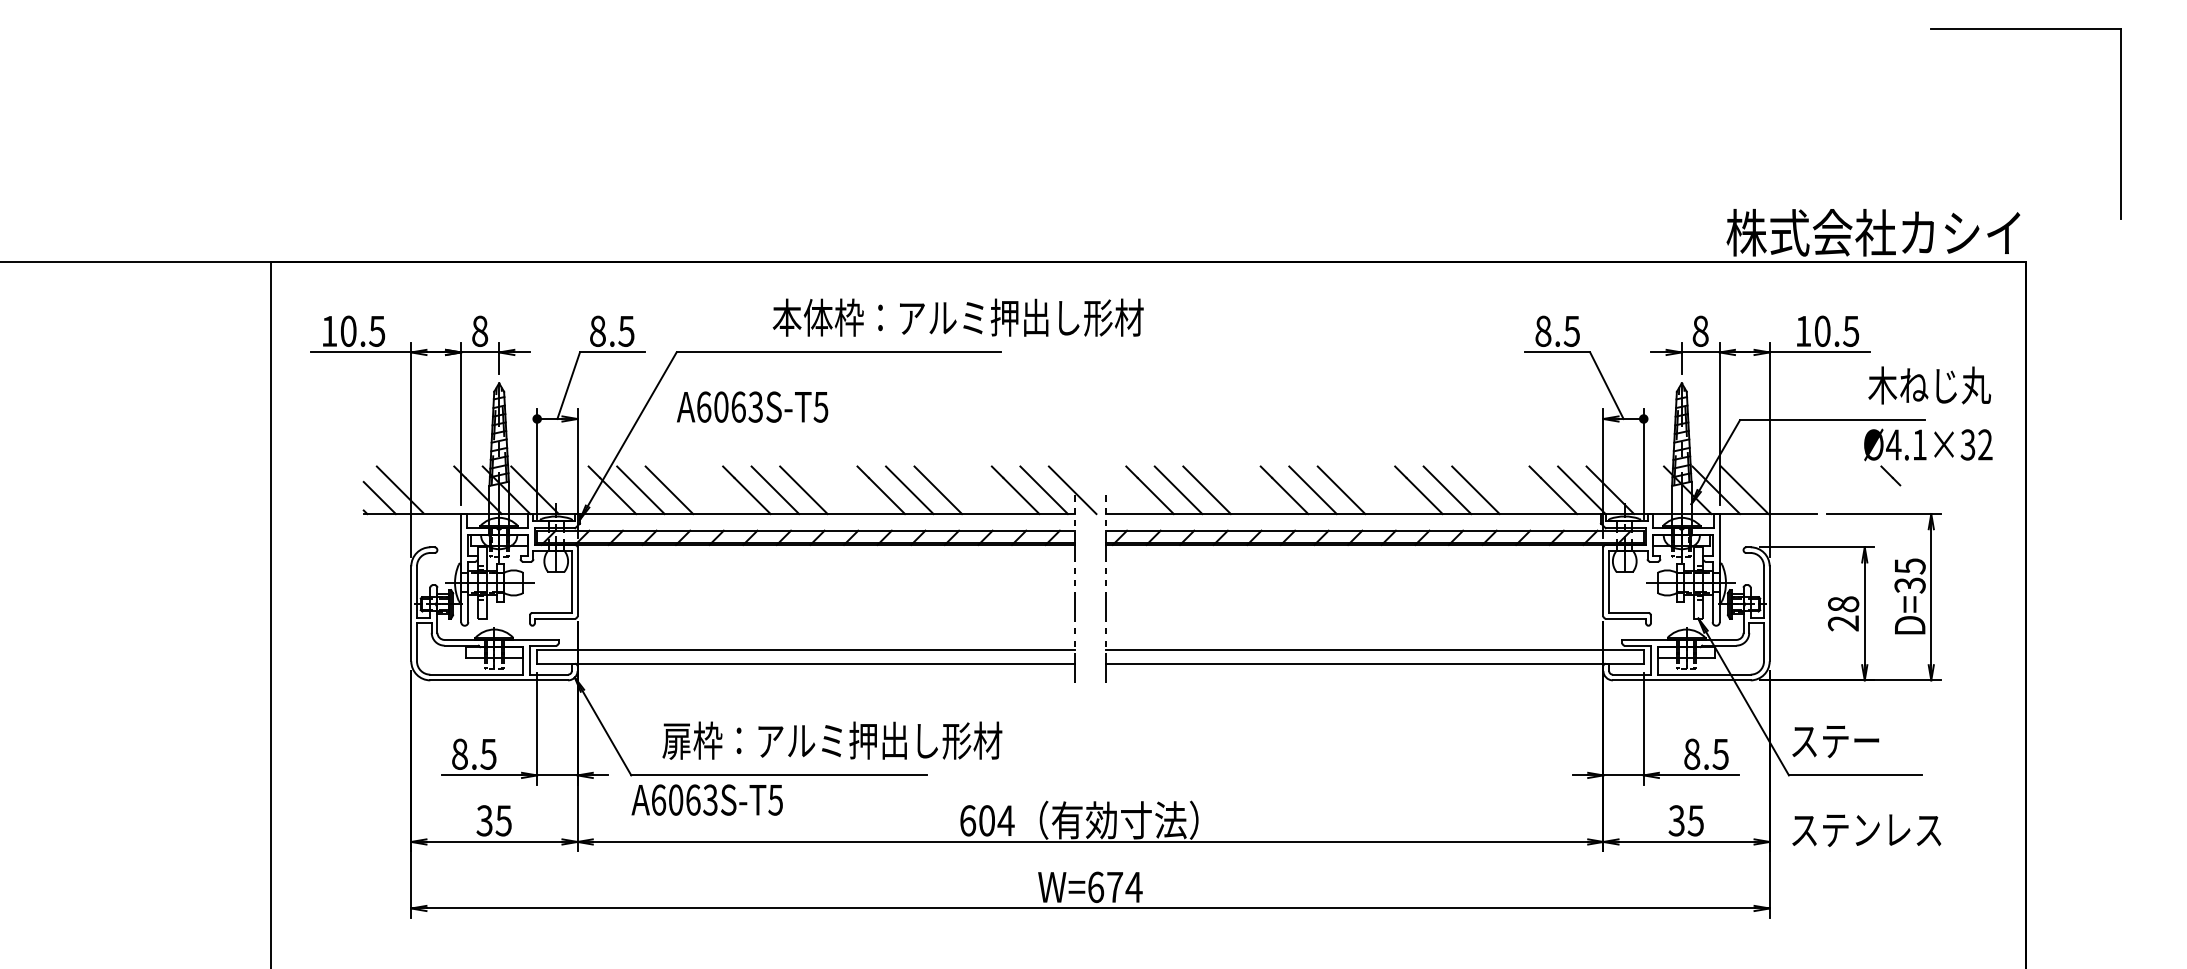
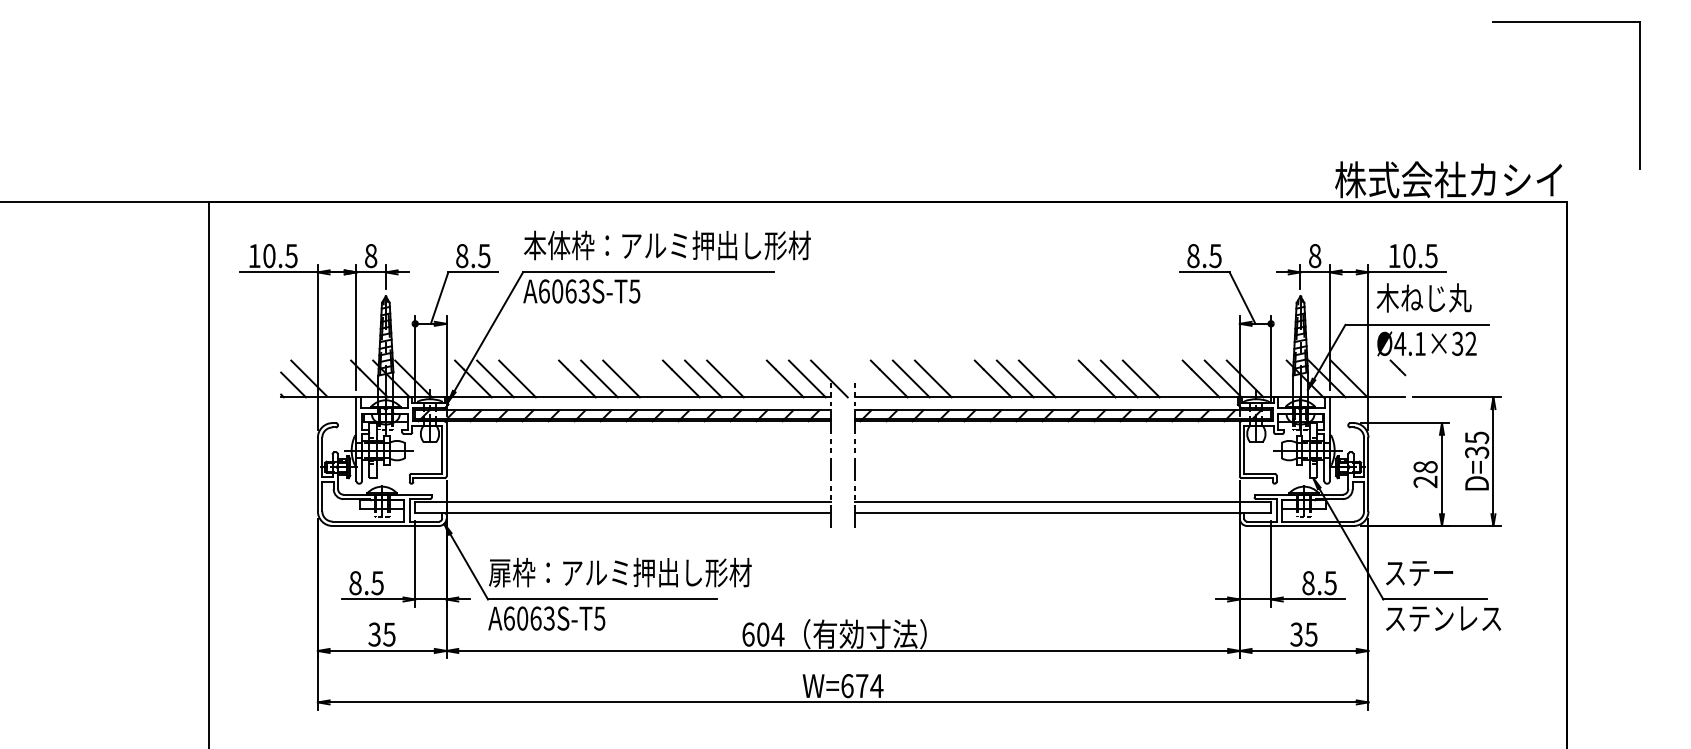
text: (957, 317) -> (666, 245), moved
text: (1929, 385) -> (1424, 297), moved
text: (752, 406) -> (581, 290), moved
part: (1928, 457) -> (1427, 353), moved
text: (832, 740) -> (620, 572), moved
text: (1866, 830) -> (1443, 618), moved

